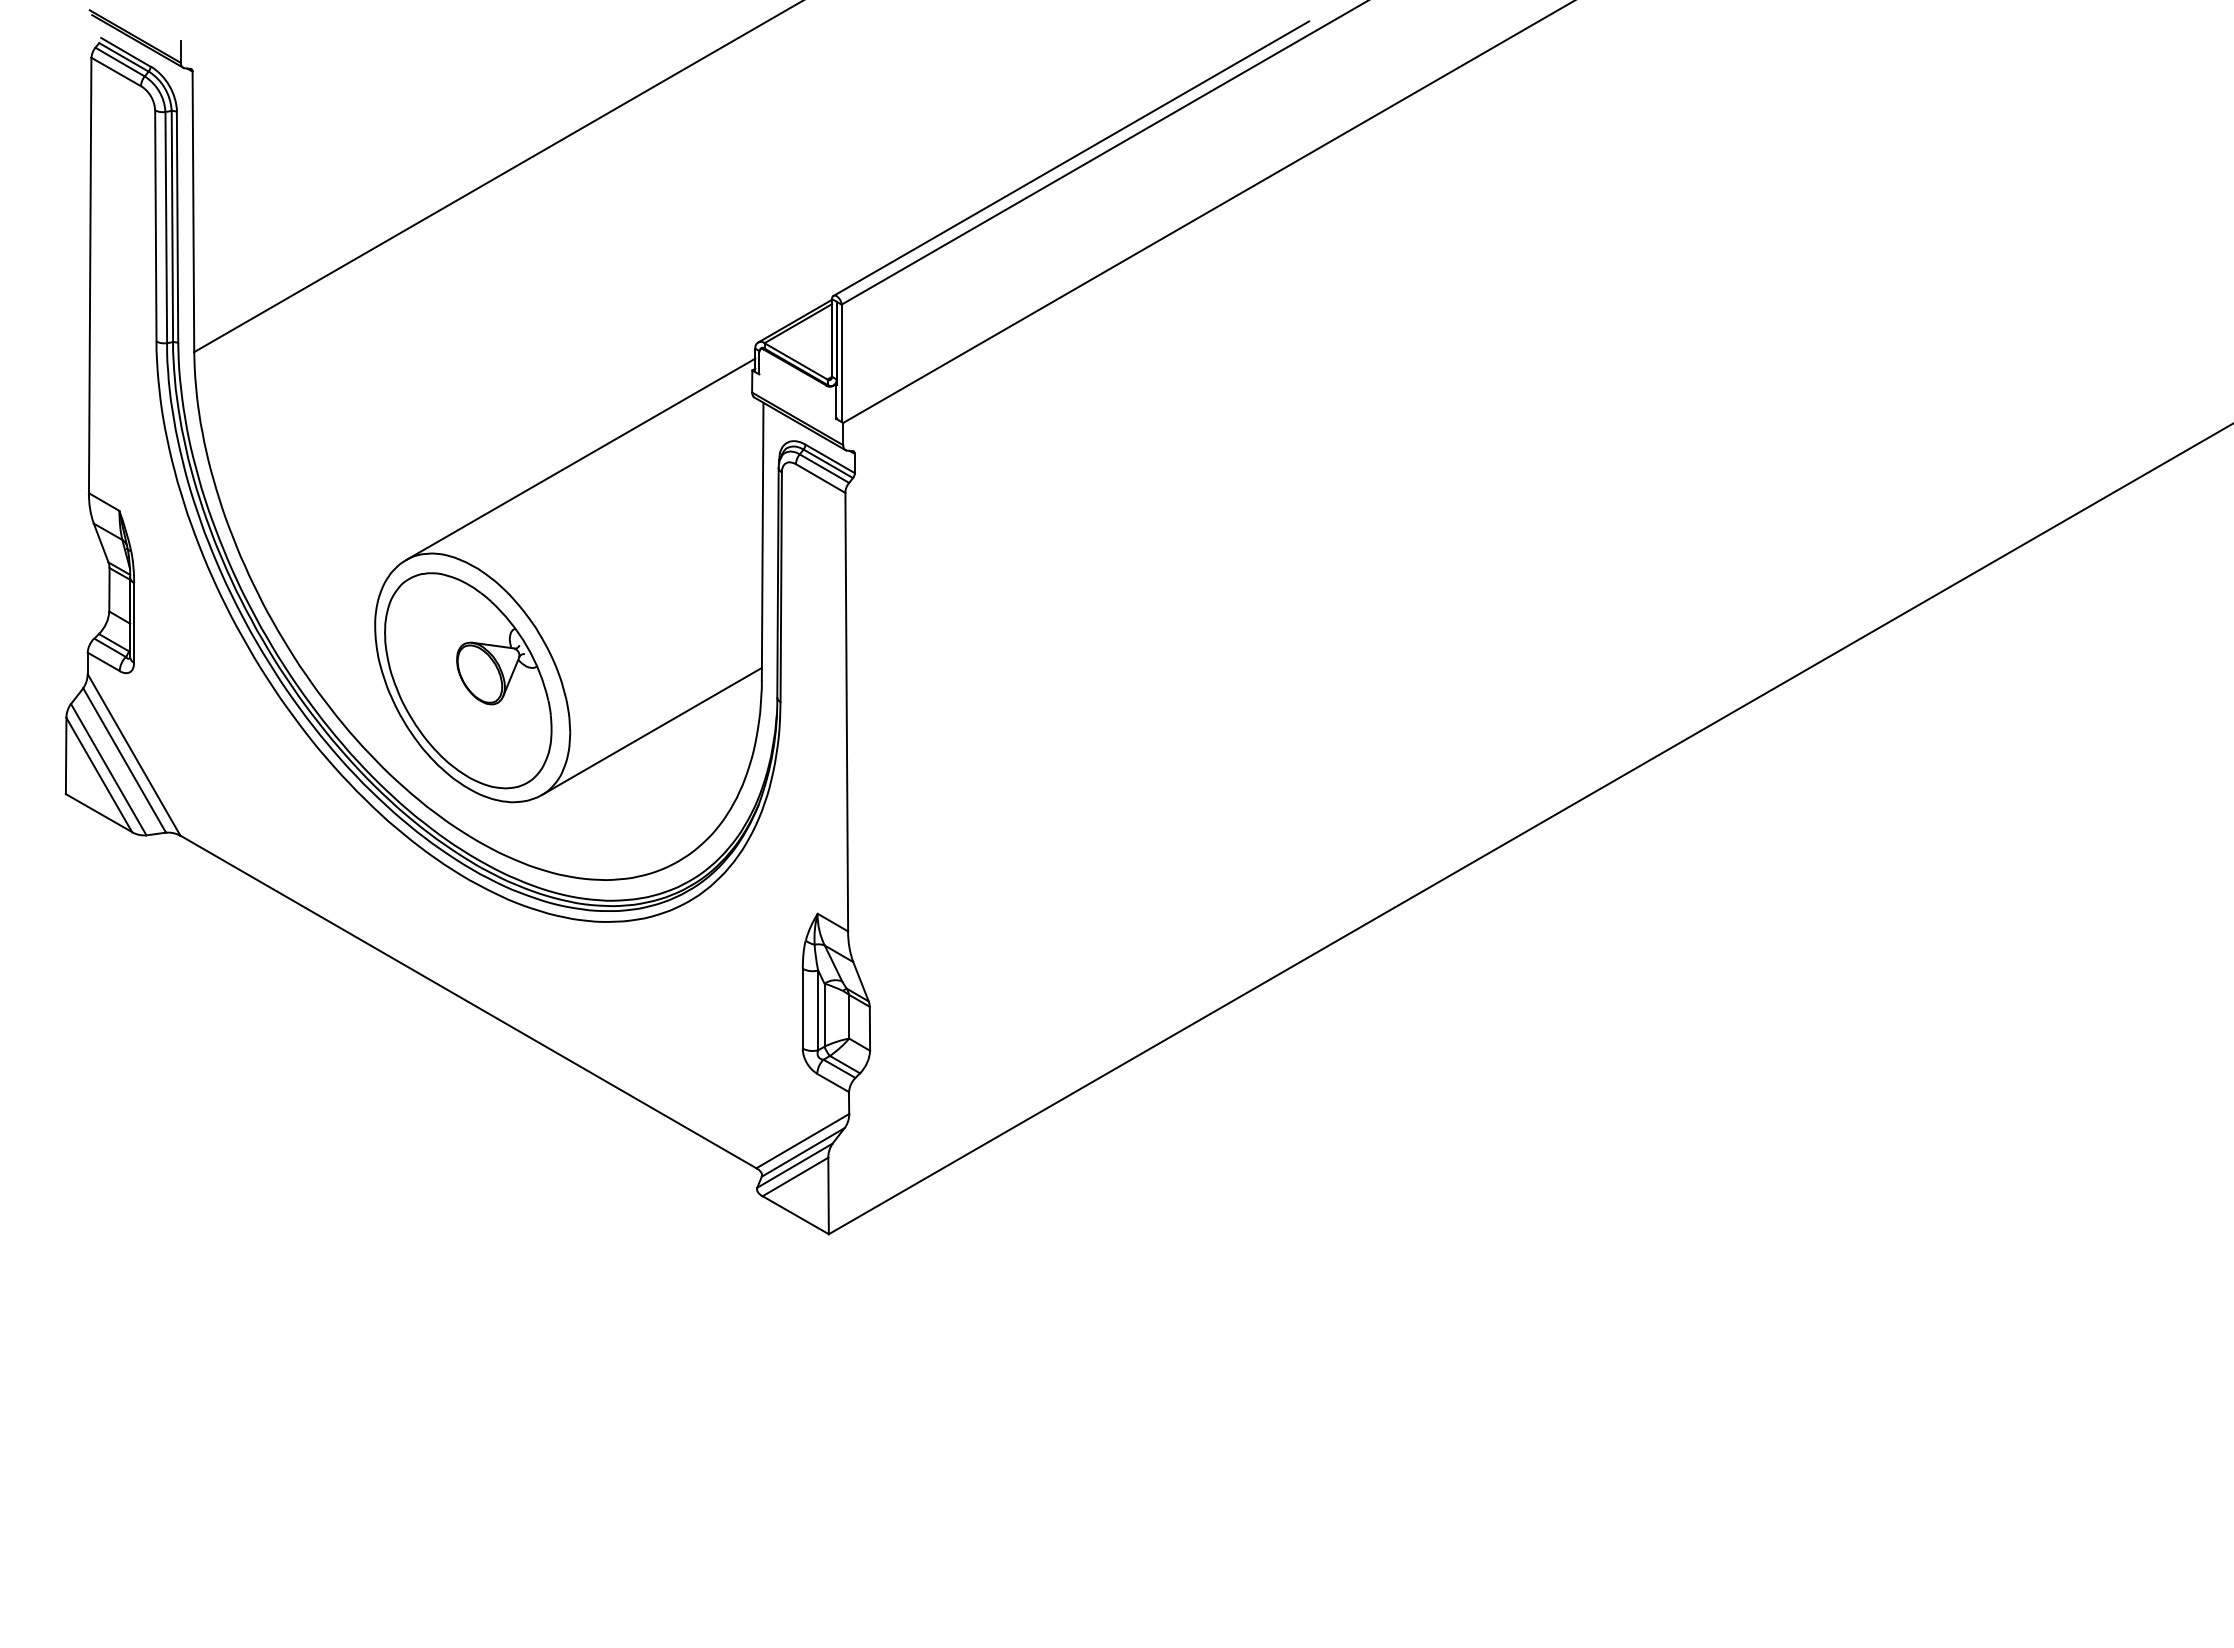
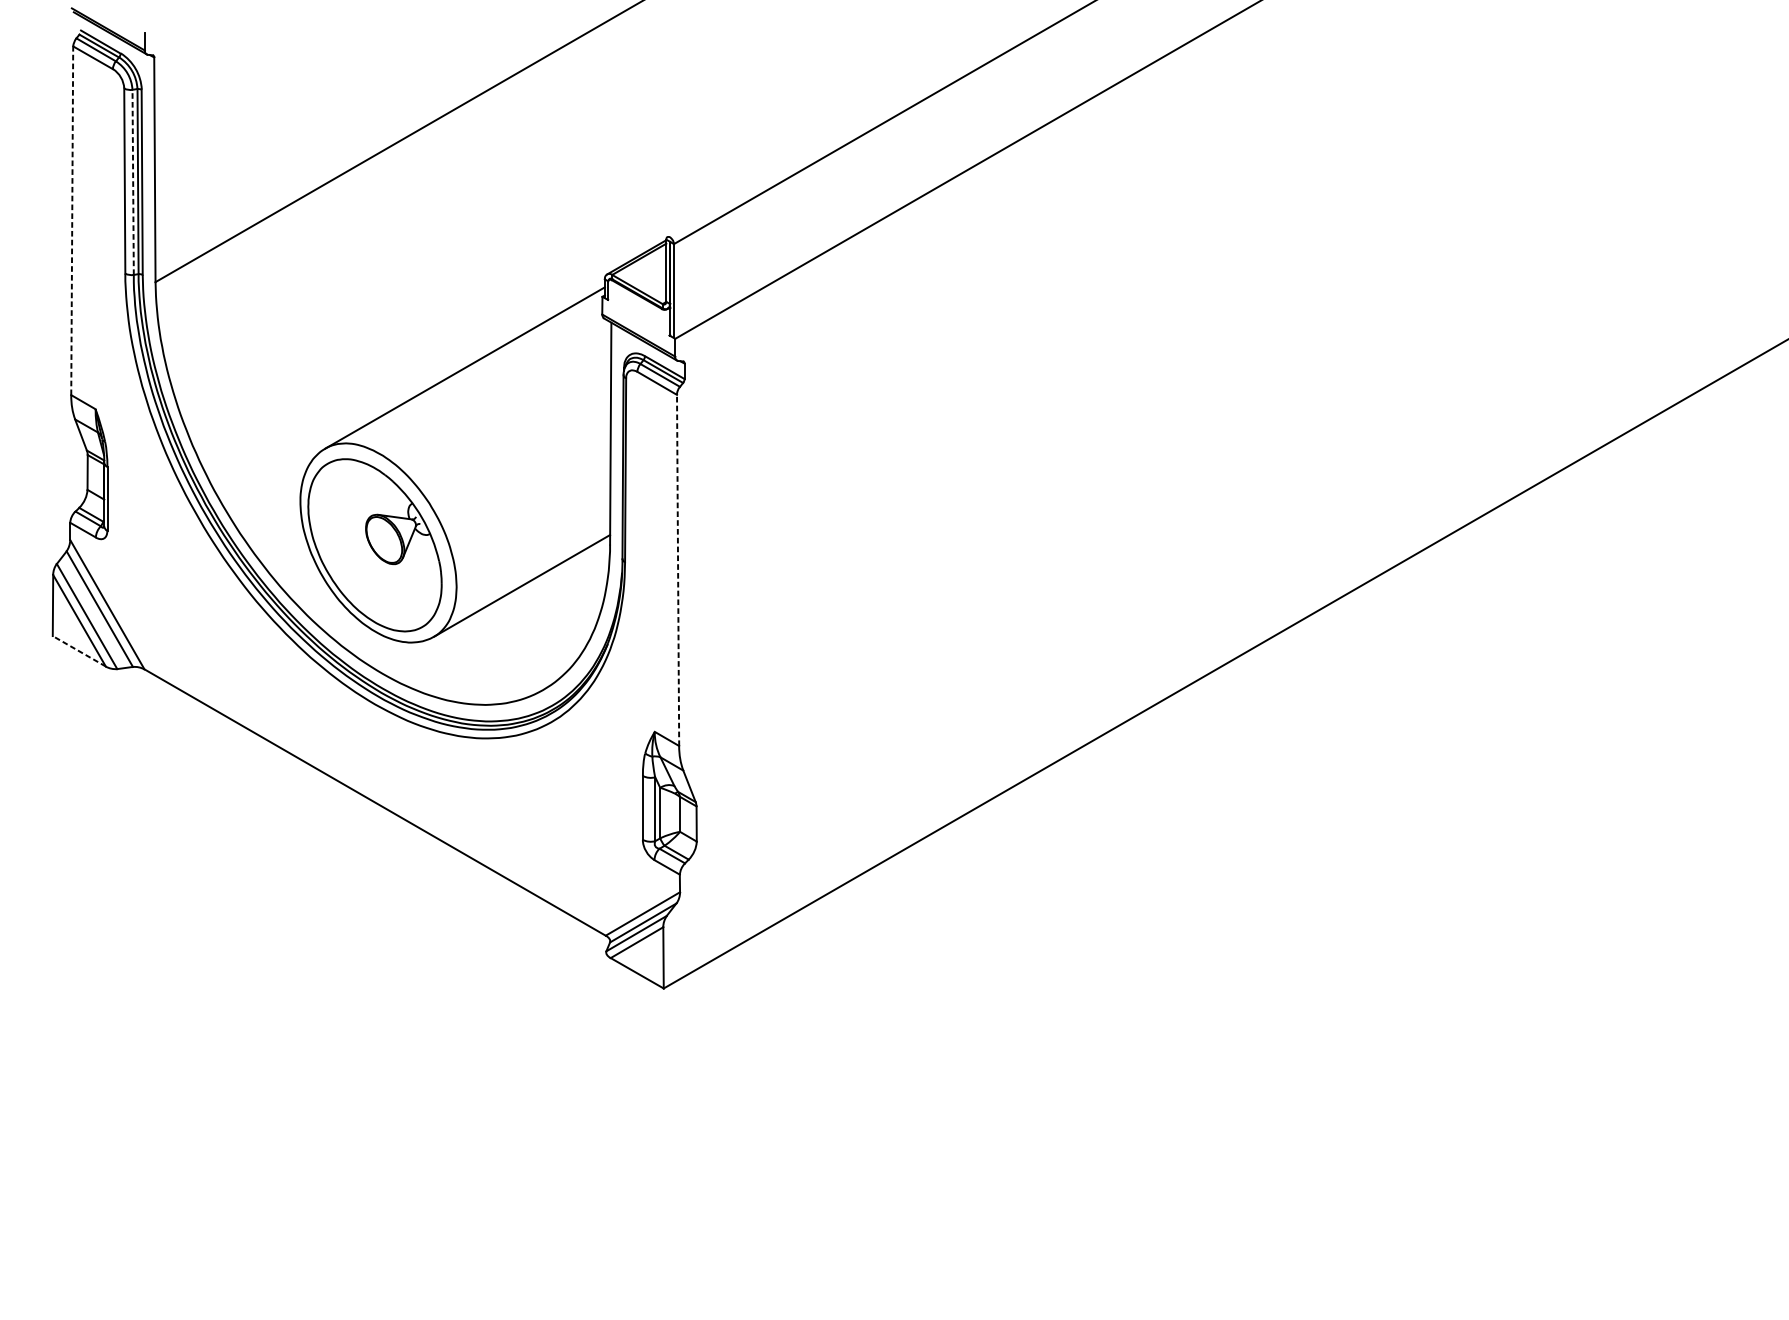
line: (1071, 158) -> (858, 127), removed
line: (166, 227) -> (133, 182), solid -> dashed
line: (90, 275) -> (72, 220), solid -> dashed
line: (846, 711) -> (677, 569), solid -> dashed
line: (98, 812) -> (78, 650), solid -> dashed

